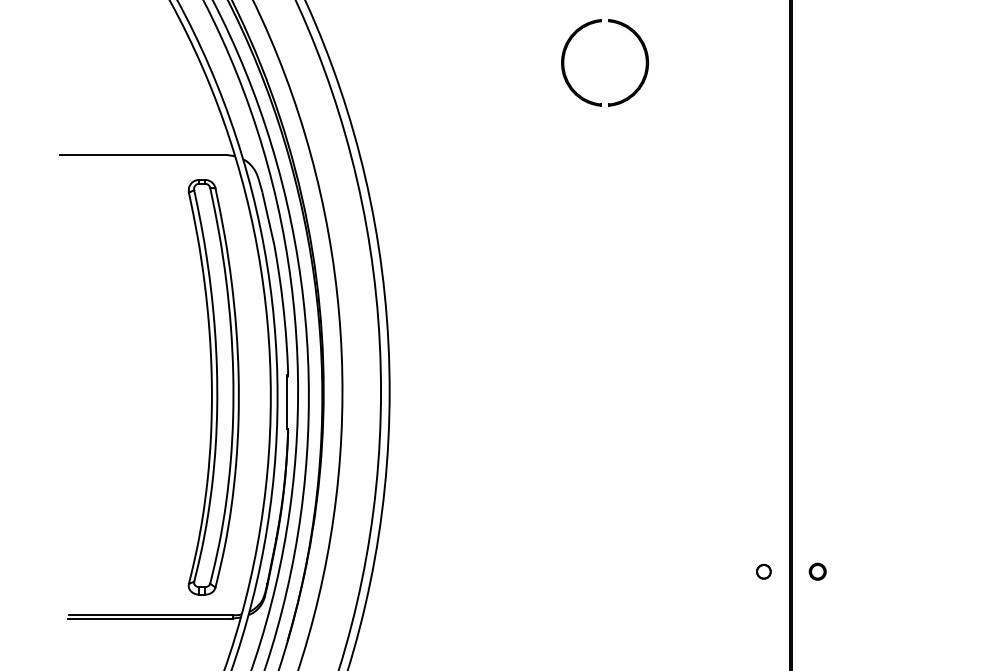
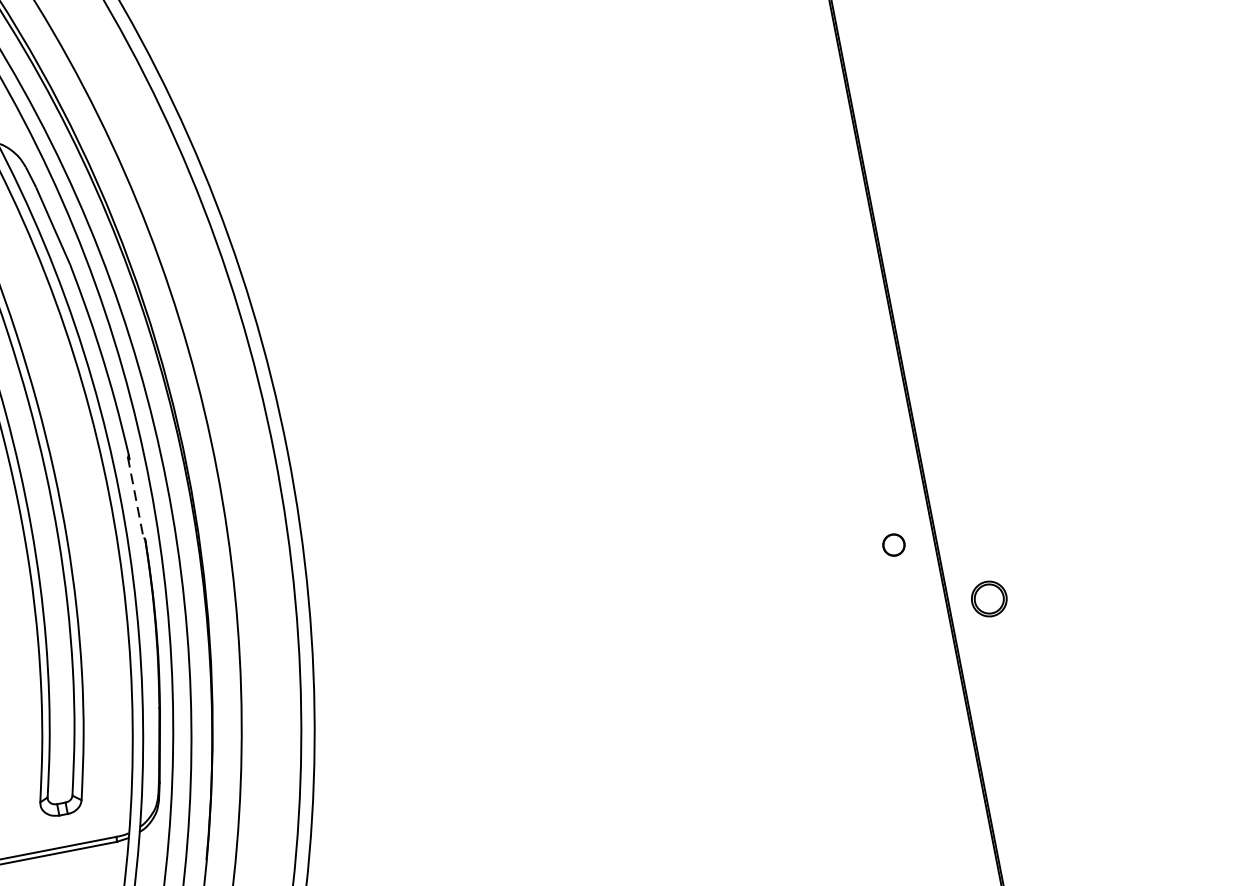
line: (287, 401) -> (135, 497), solid -> dashed
part: (763, 571) -> (893, 544), moved
circle: (817, 571) -> (988, 598), size x1.4

